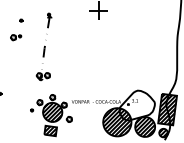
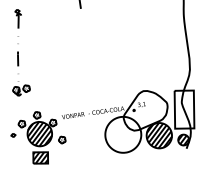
hatch: (167, 109) -> (184, 109), removed
hatch: (117, 122) -> (123, 135), removed

